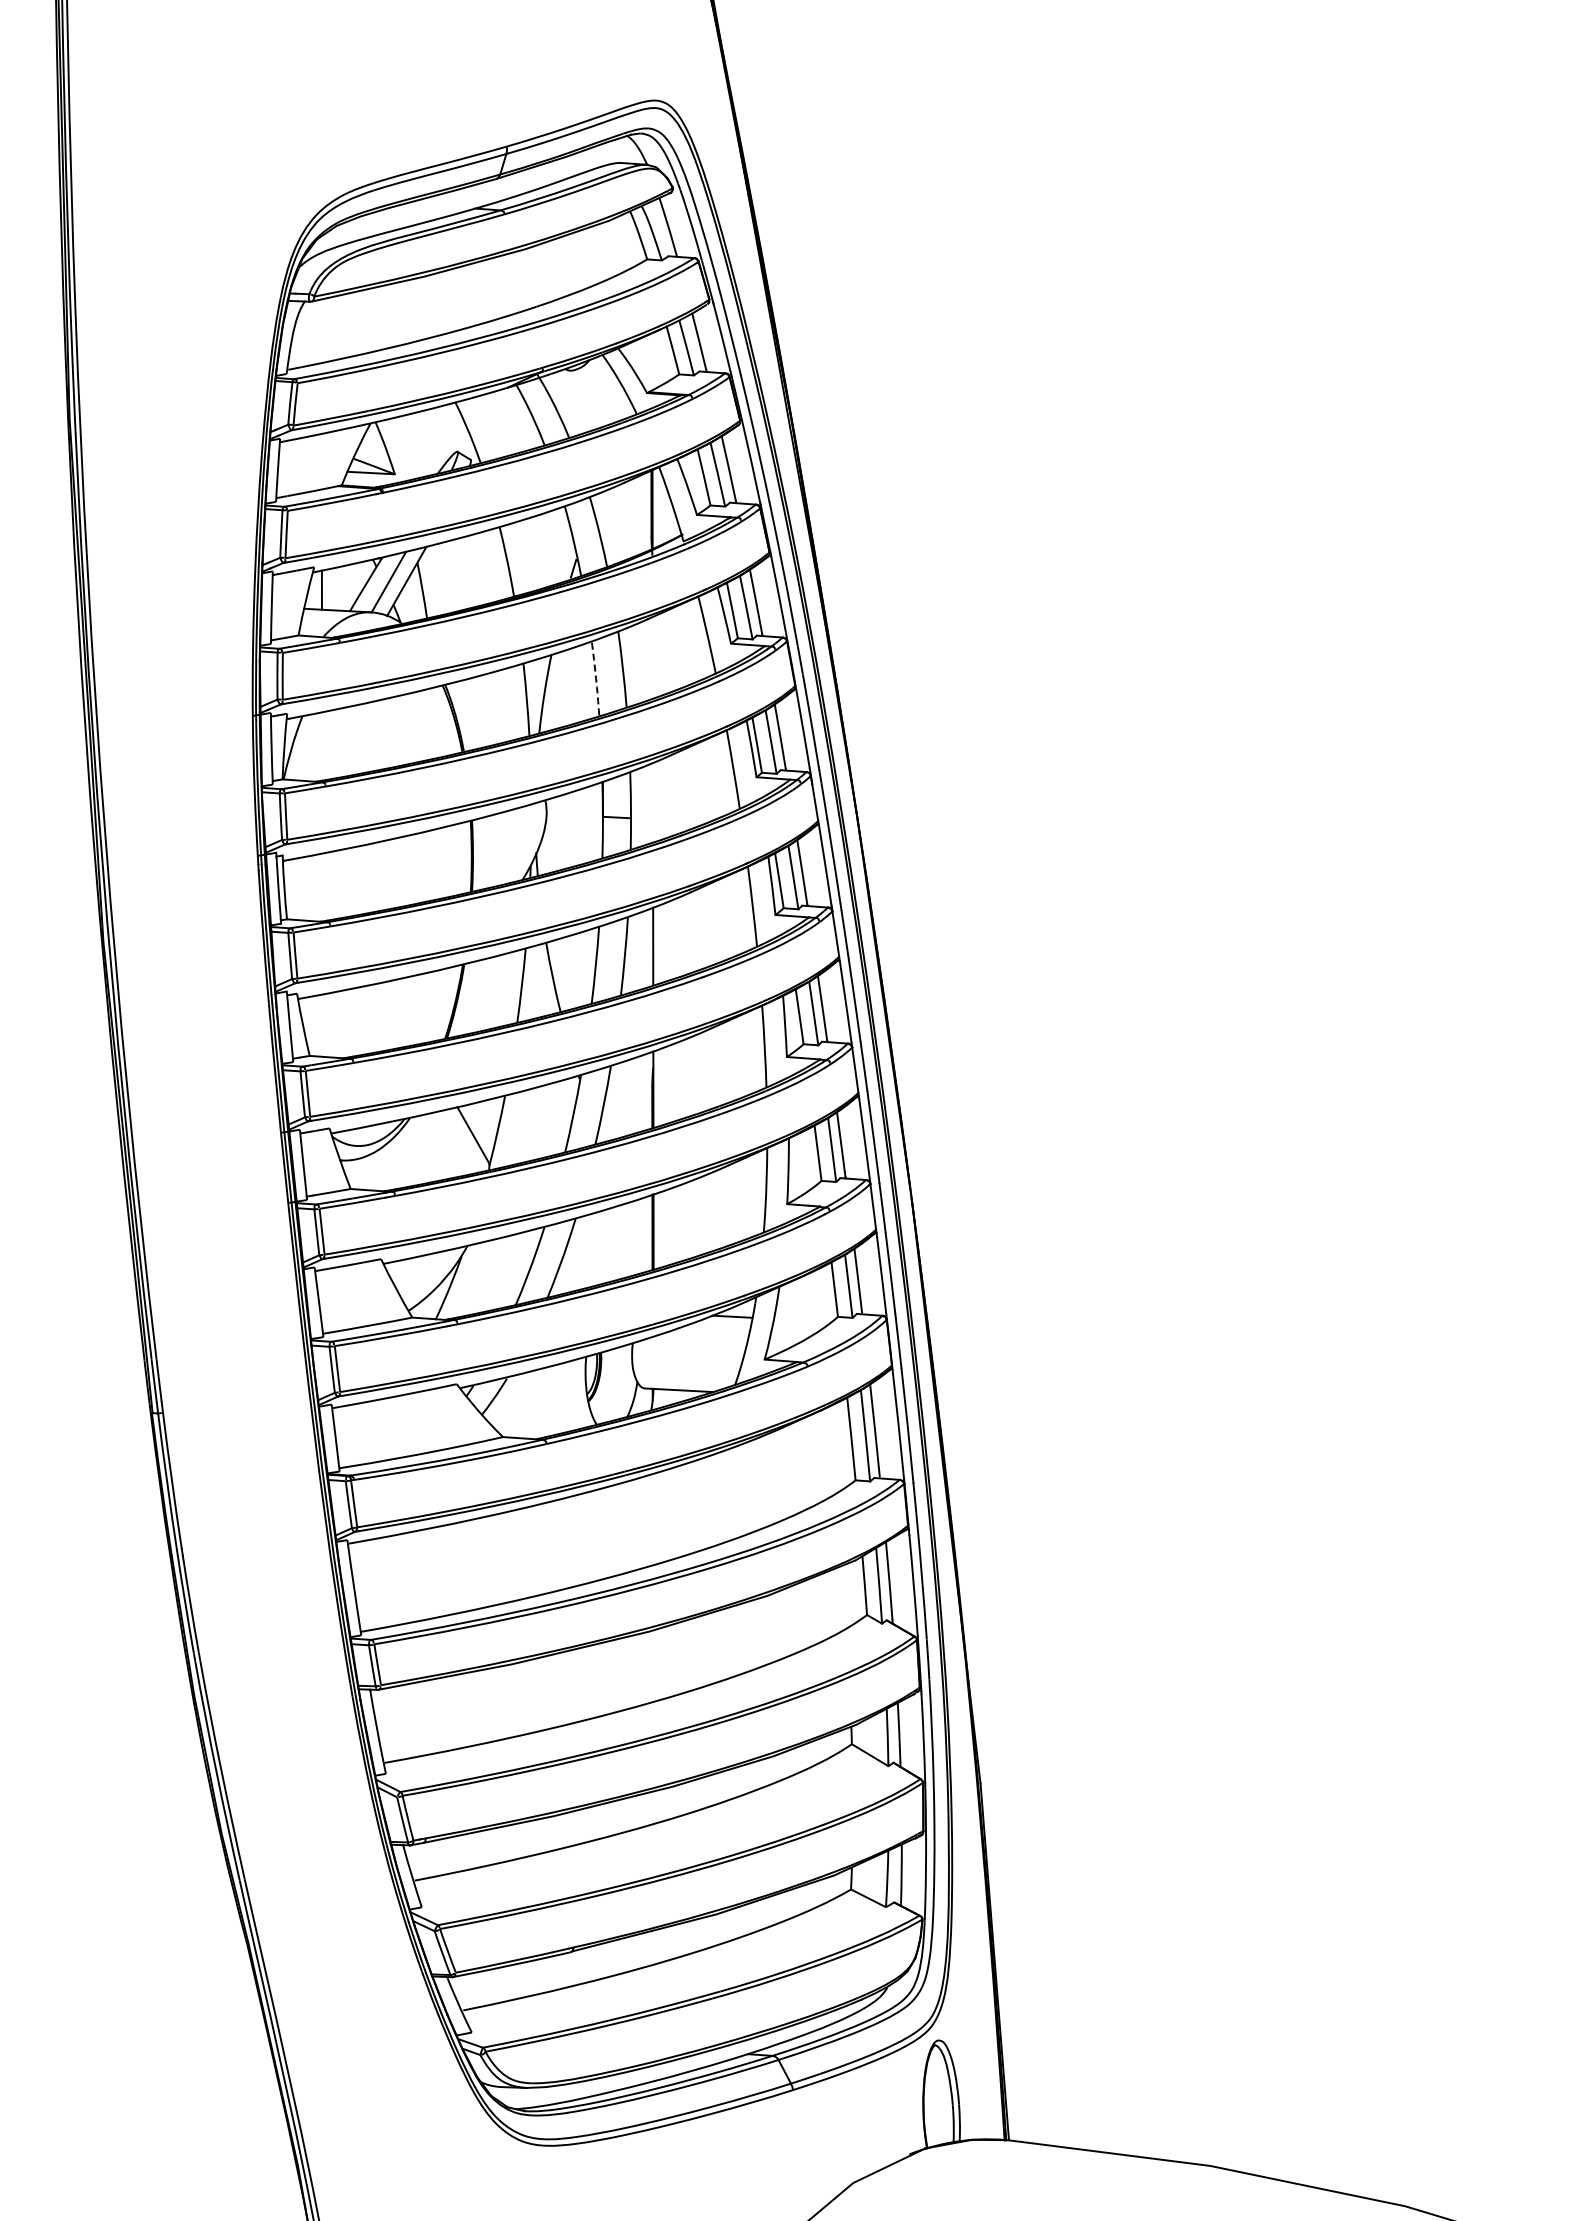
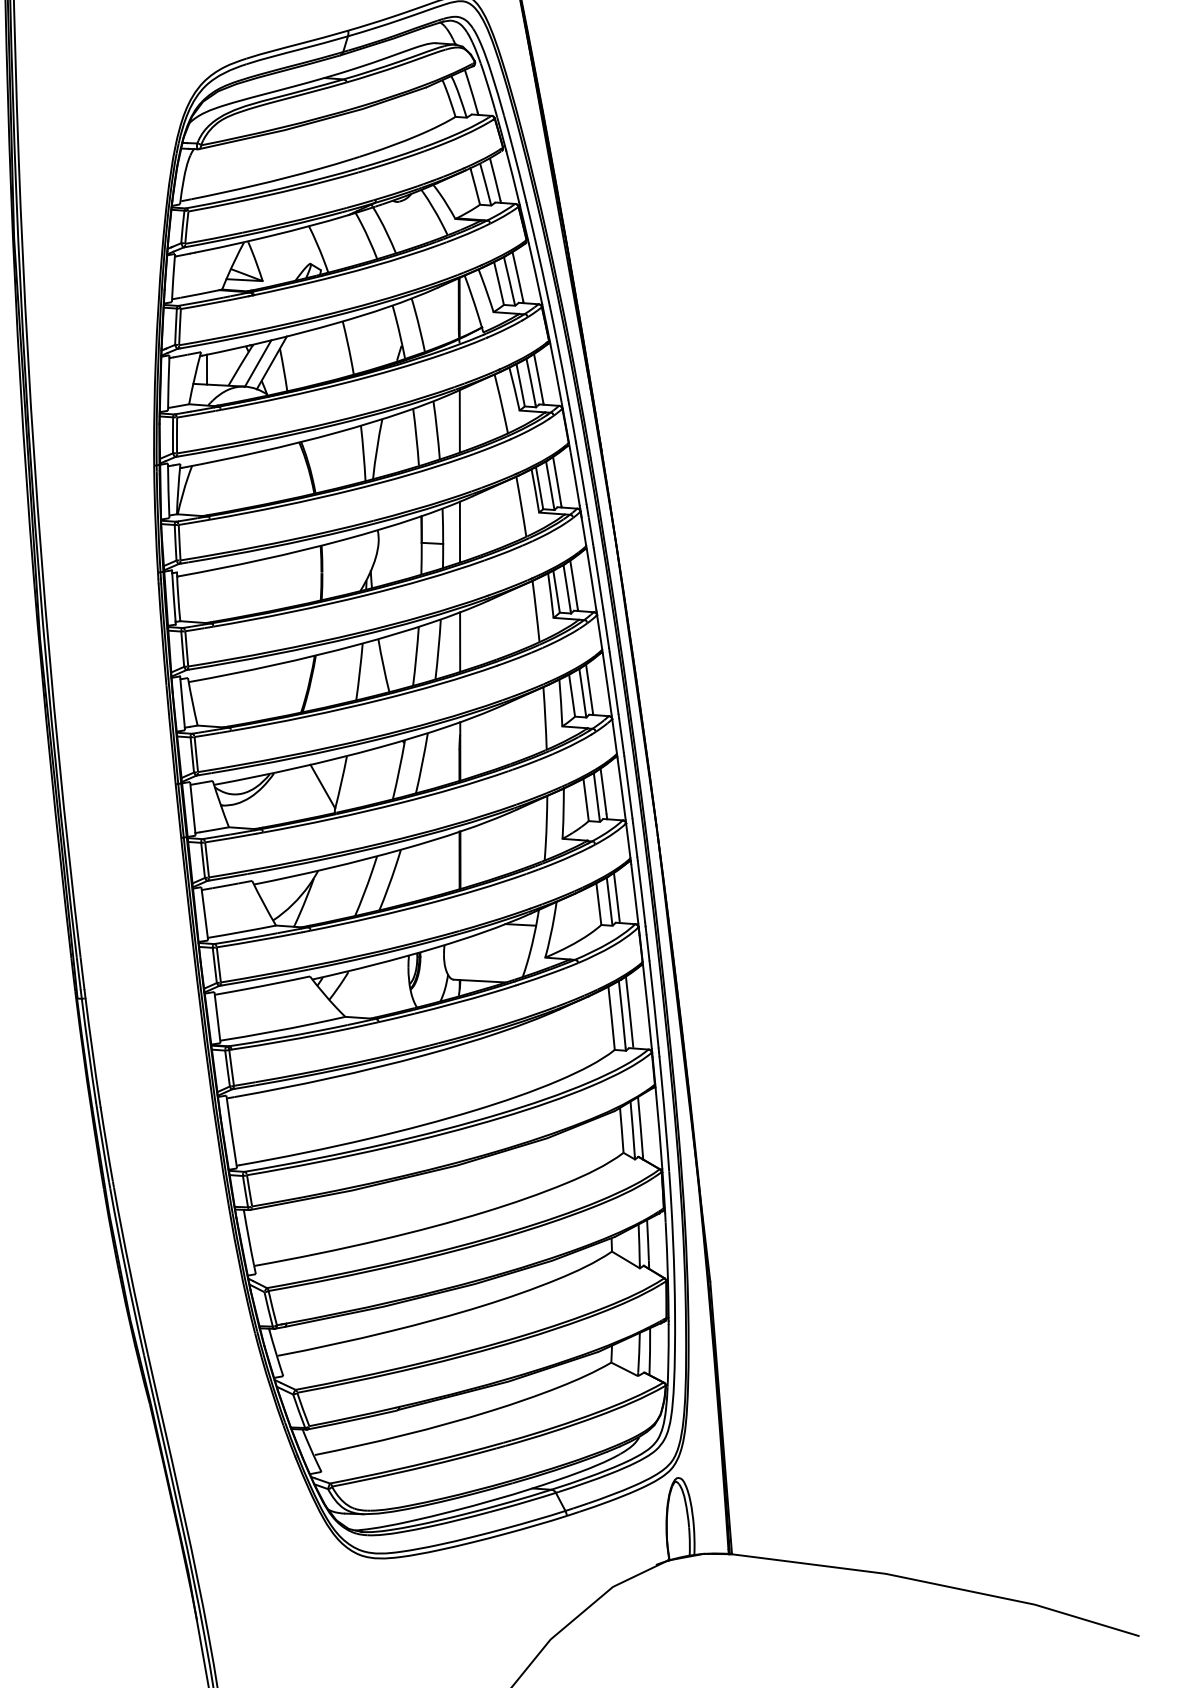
line: (652, 657) -> (459, 421), added
arc: (596, 678) -> (416, 437), dashed -> solid
line: (652, 802) -> (459, 531), added

